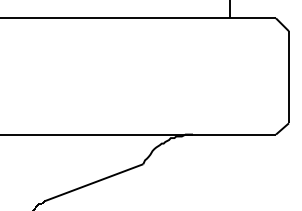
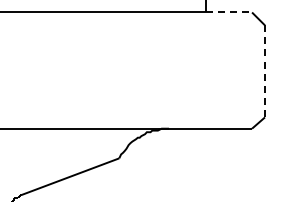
line: (253, 18) -> (229, 12), solid -> dashed
line: (288, 76) -> (264, 70), solid -> dashed

